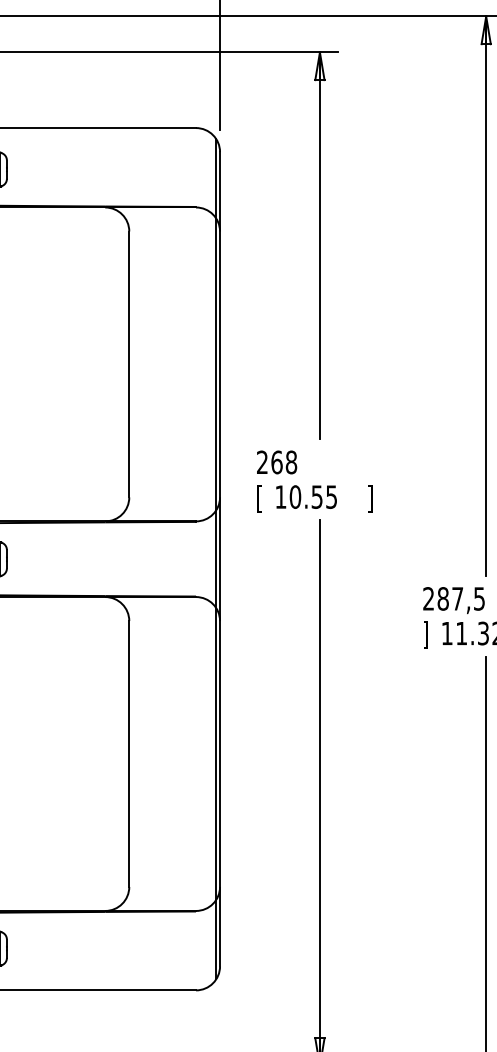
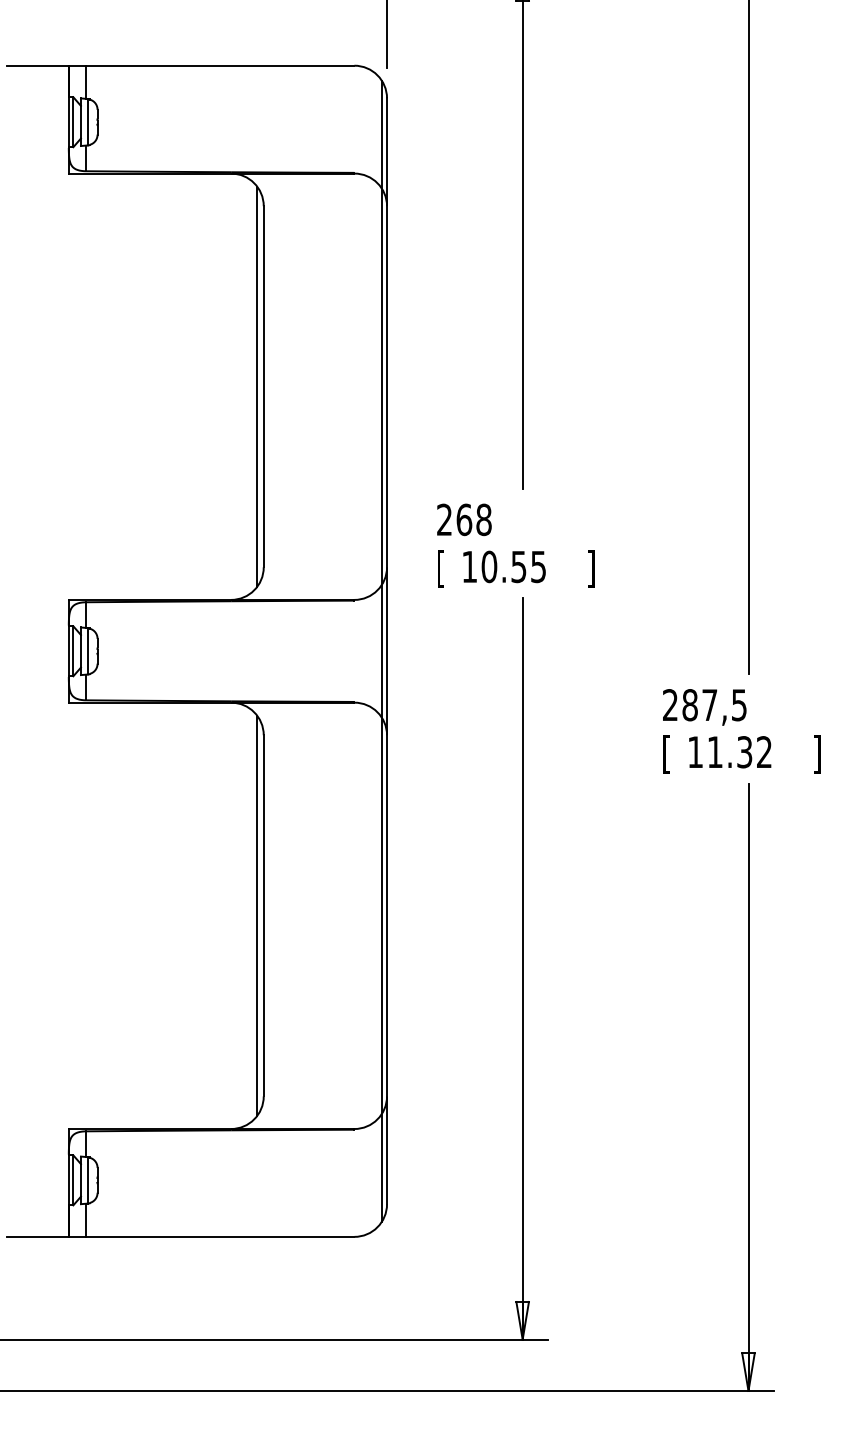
line: (124, 364) -> (257, 386), added
text: (425, 635) -> (666, 754), ] -> [
line: (124, 753) -> (257, 915), added

